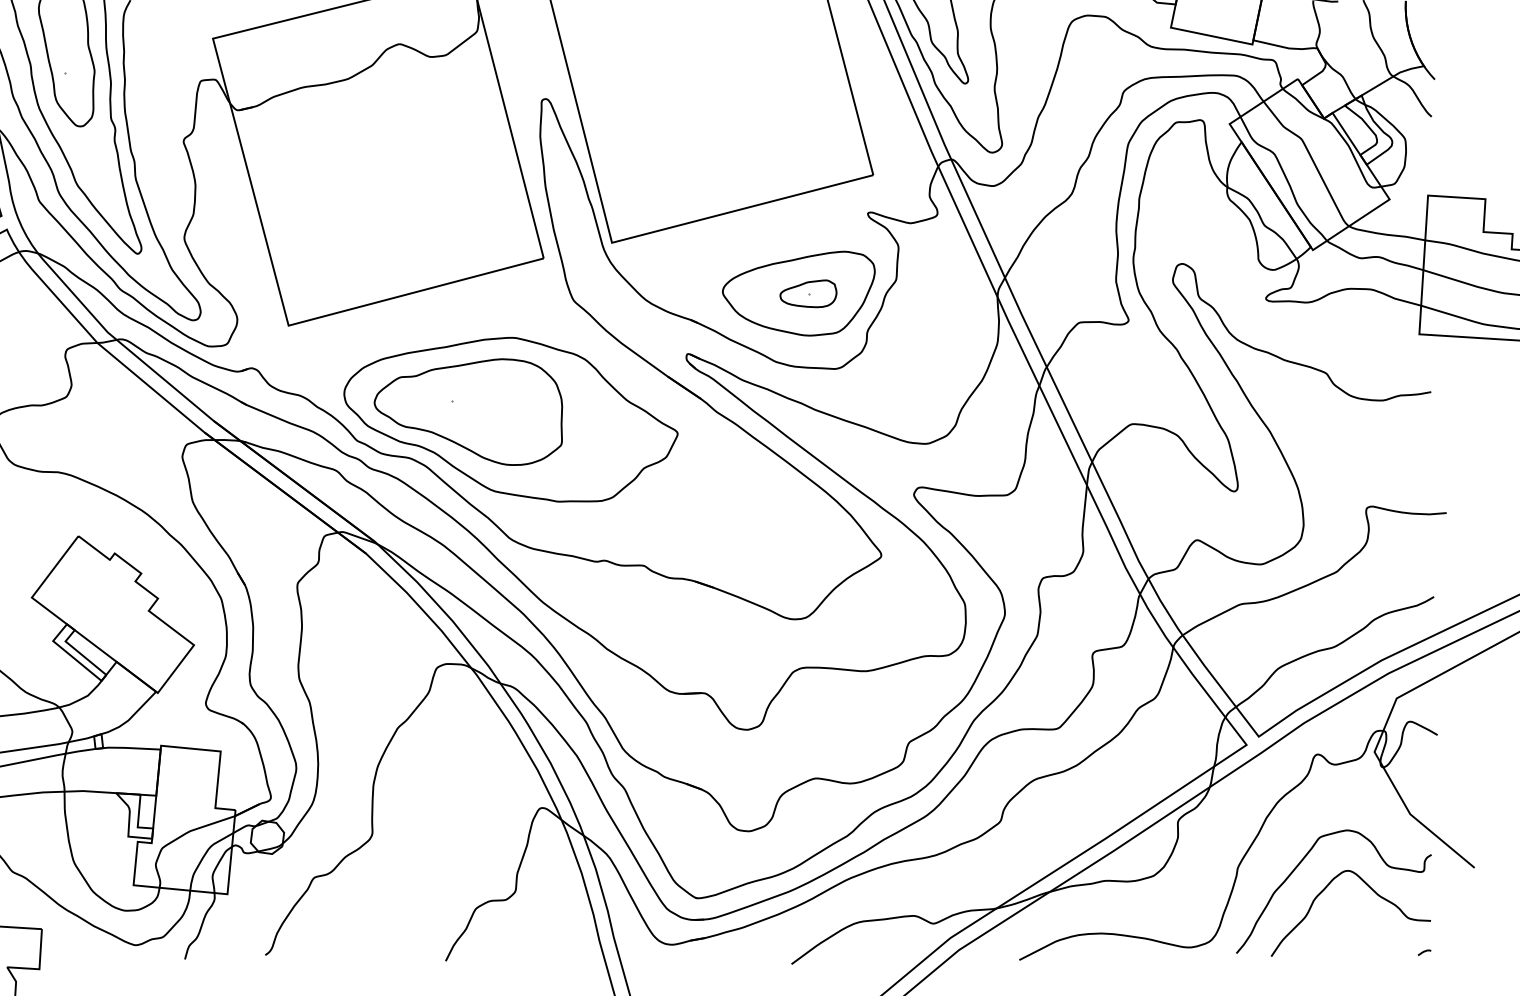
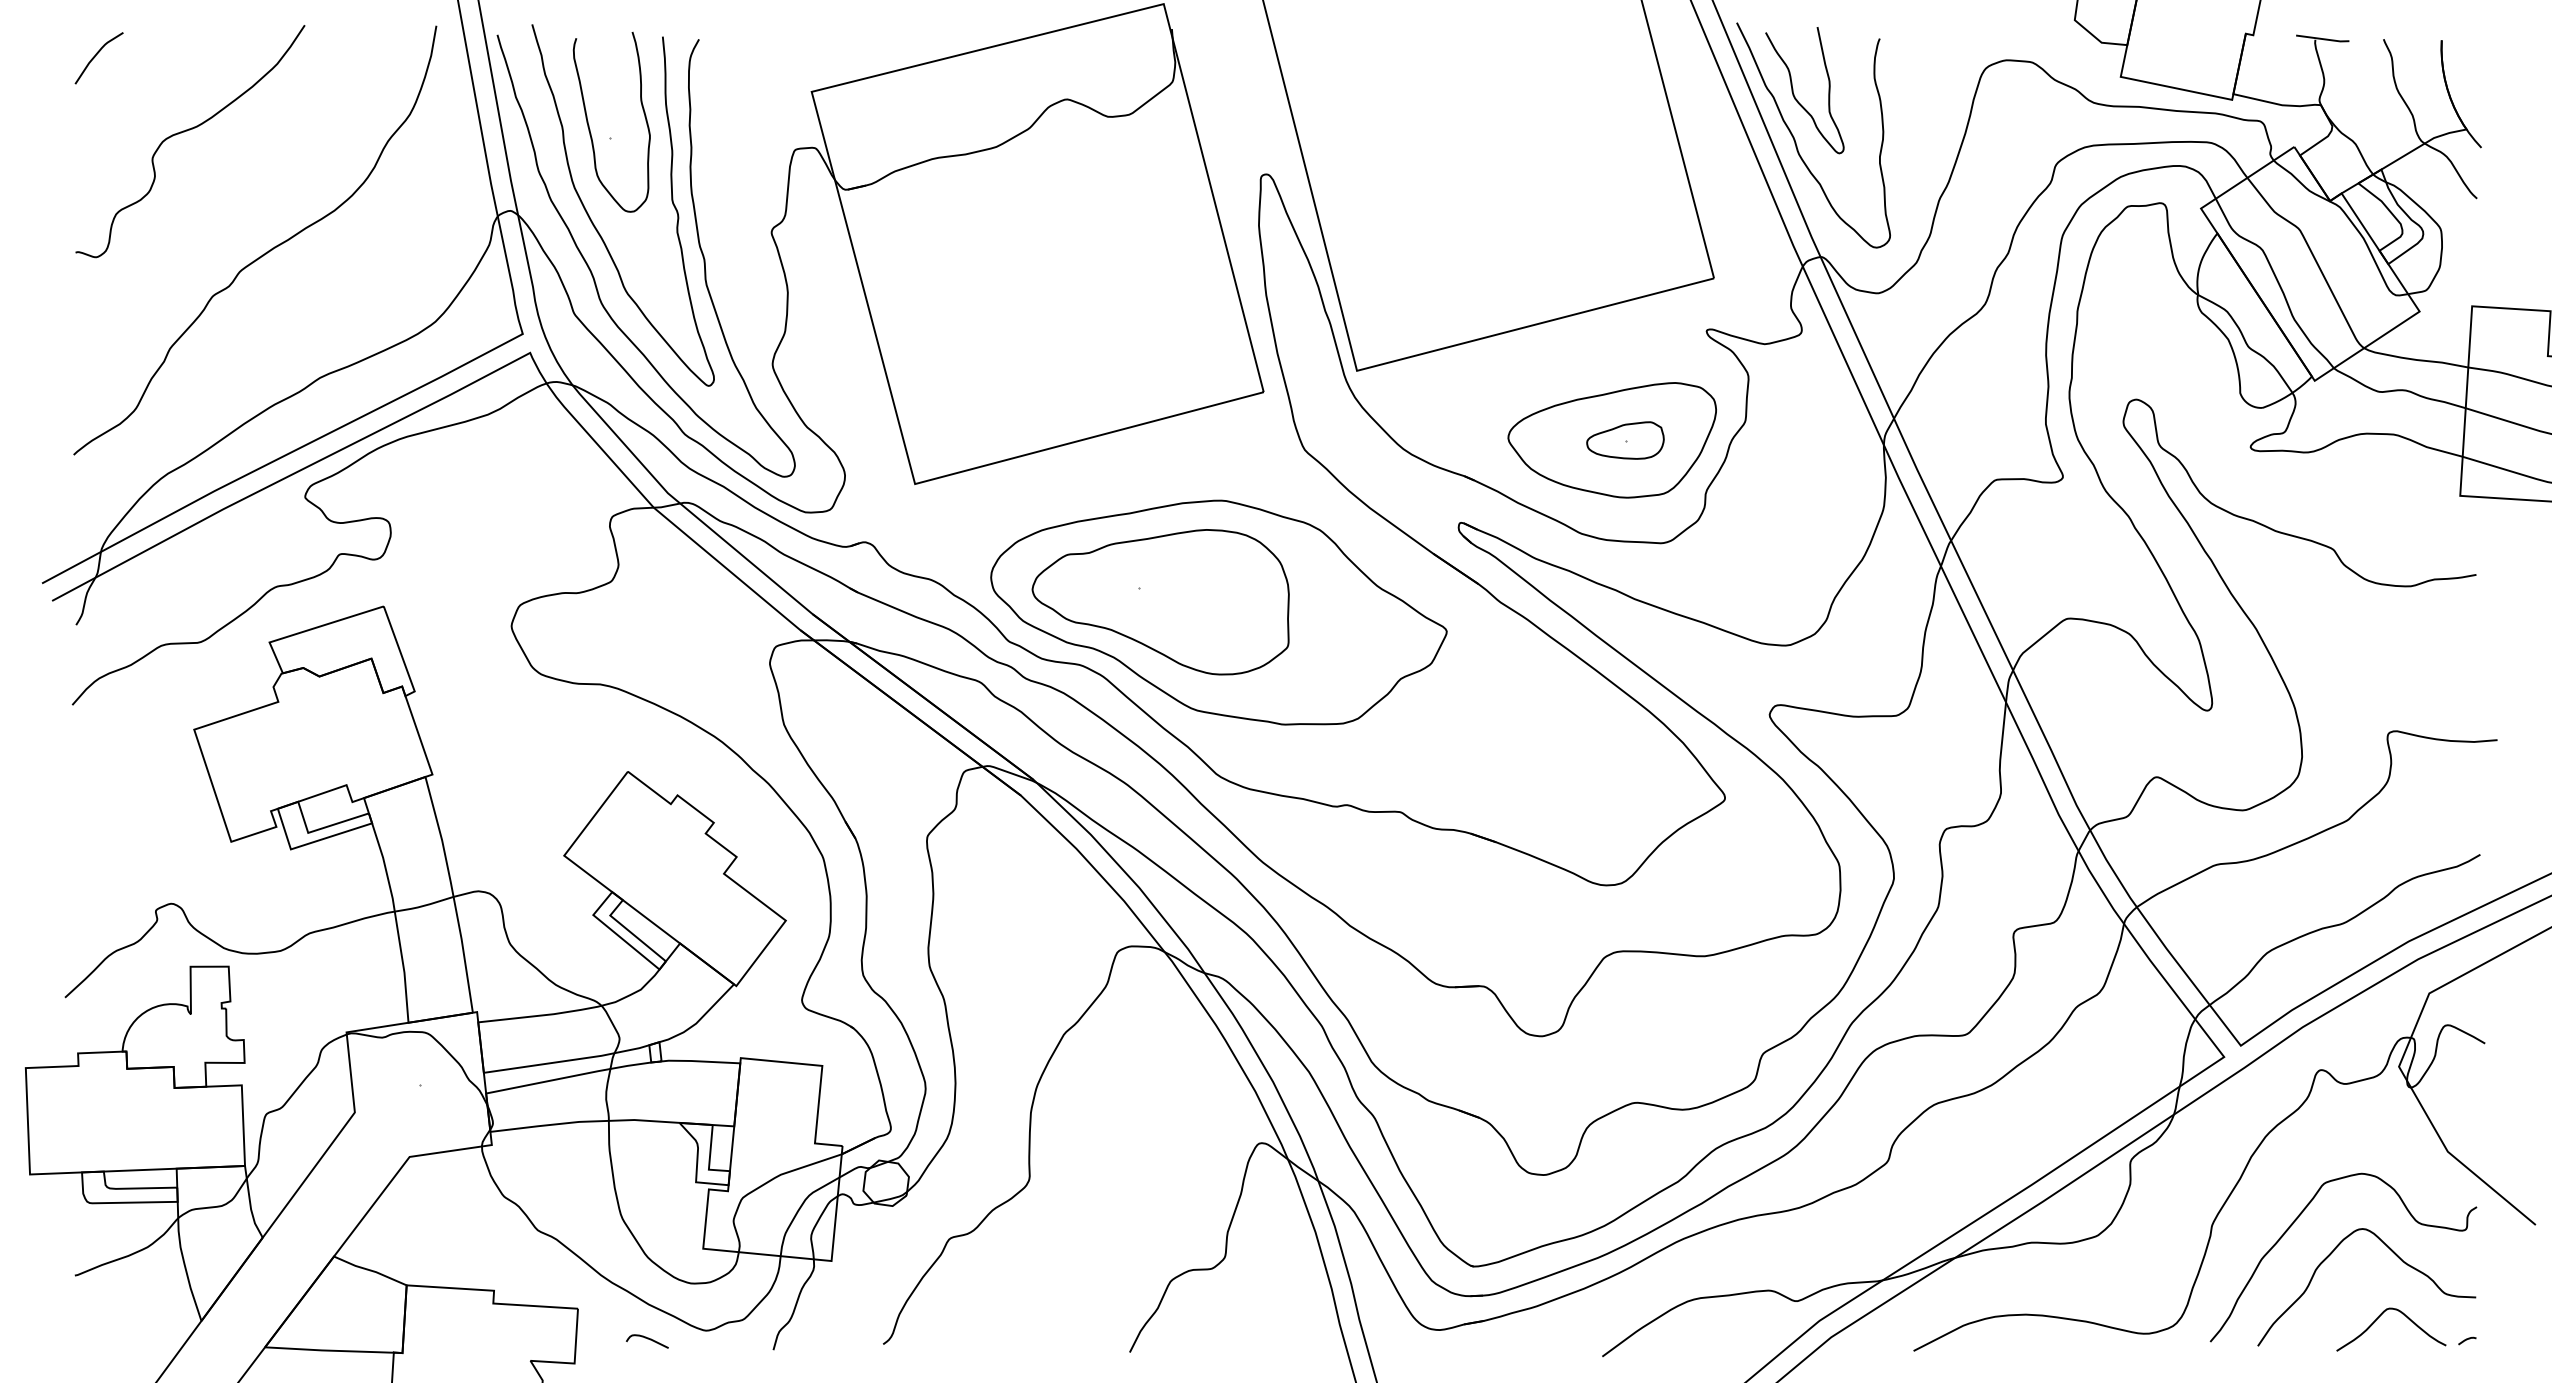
curve: (1360, 935) -> (2379, 1317), added
curve: (92, 951) -> (647, 1339), added

